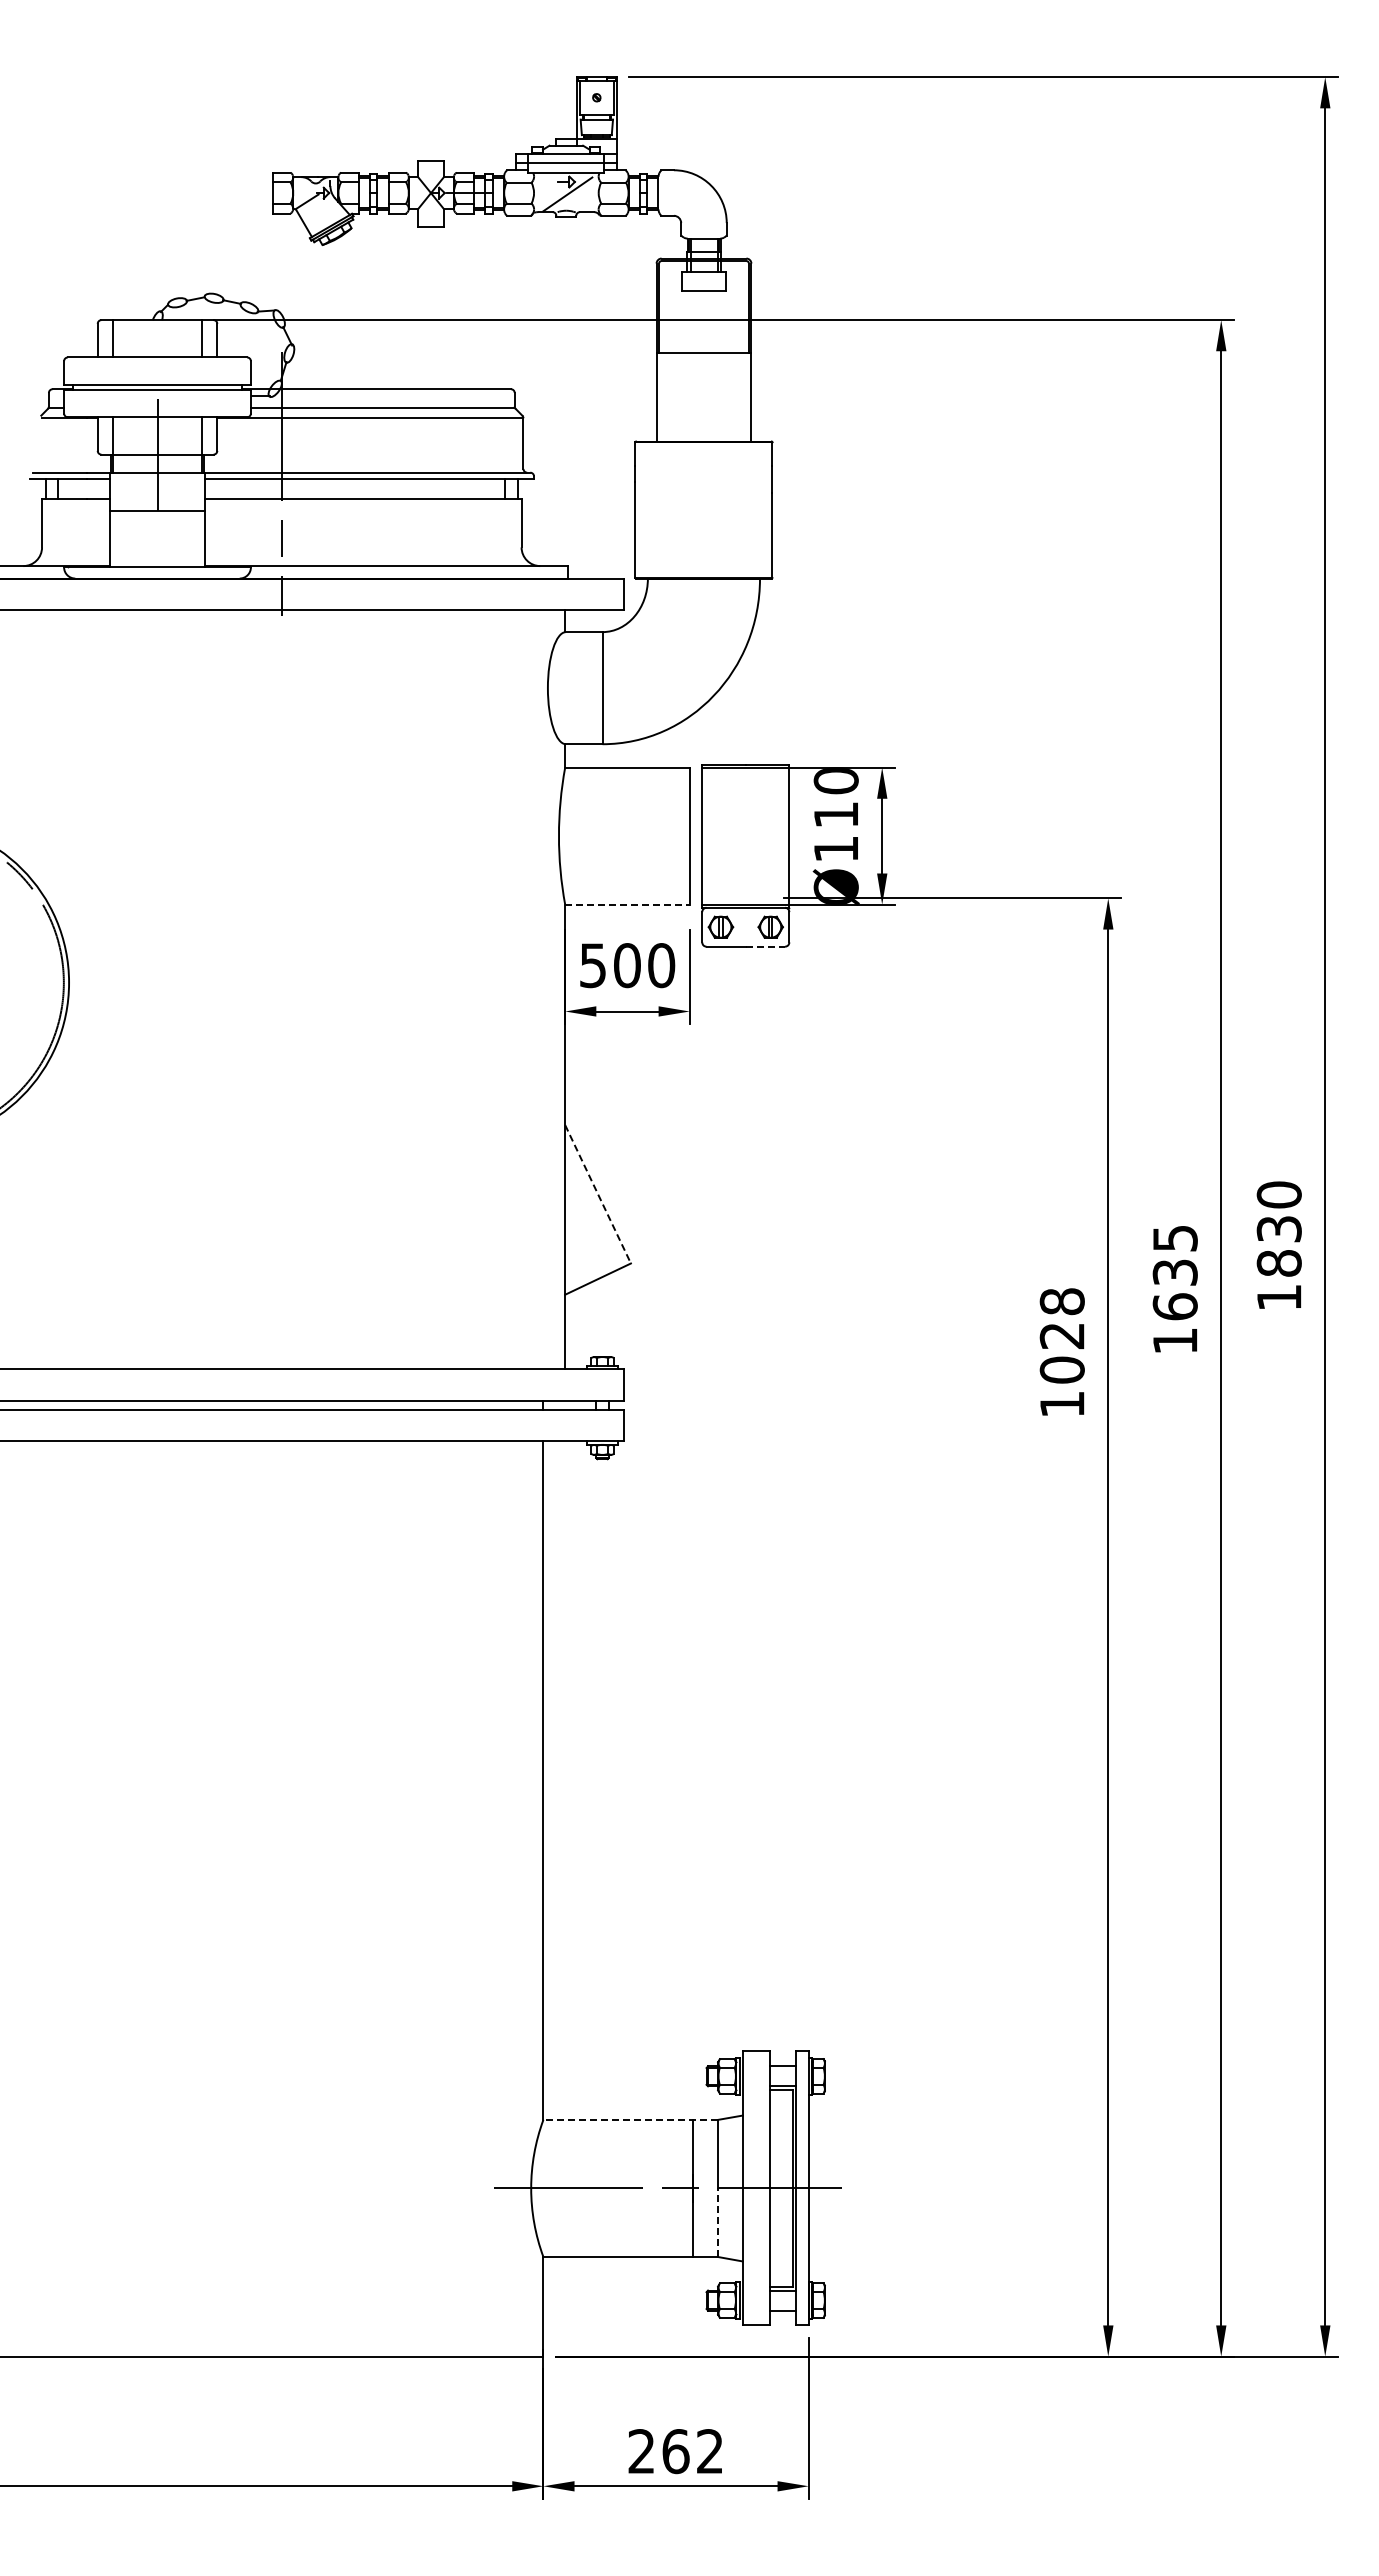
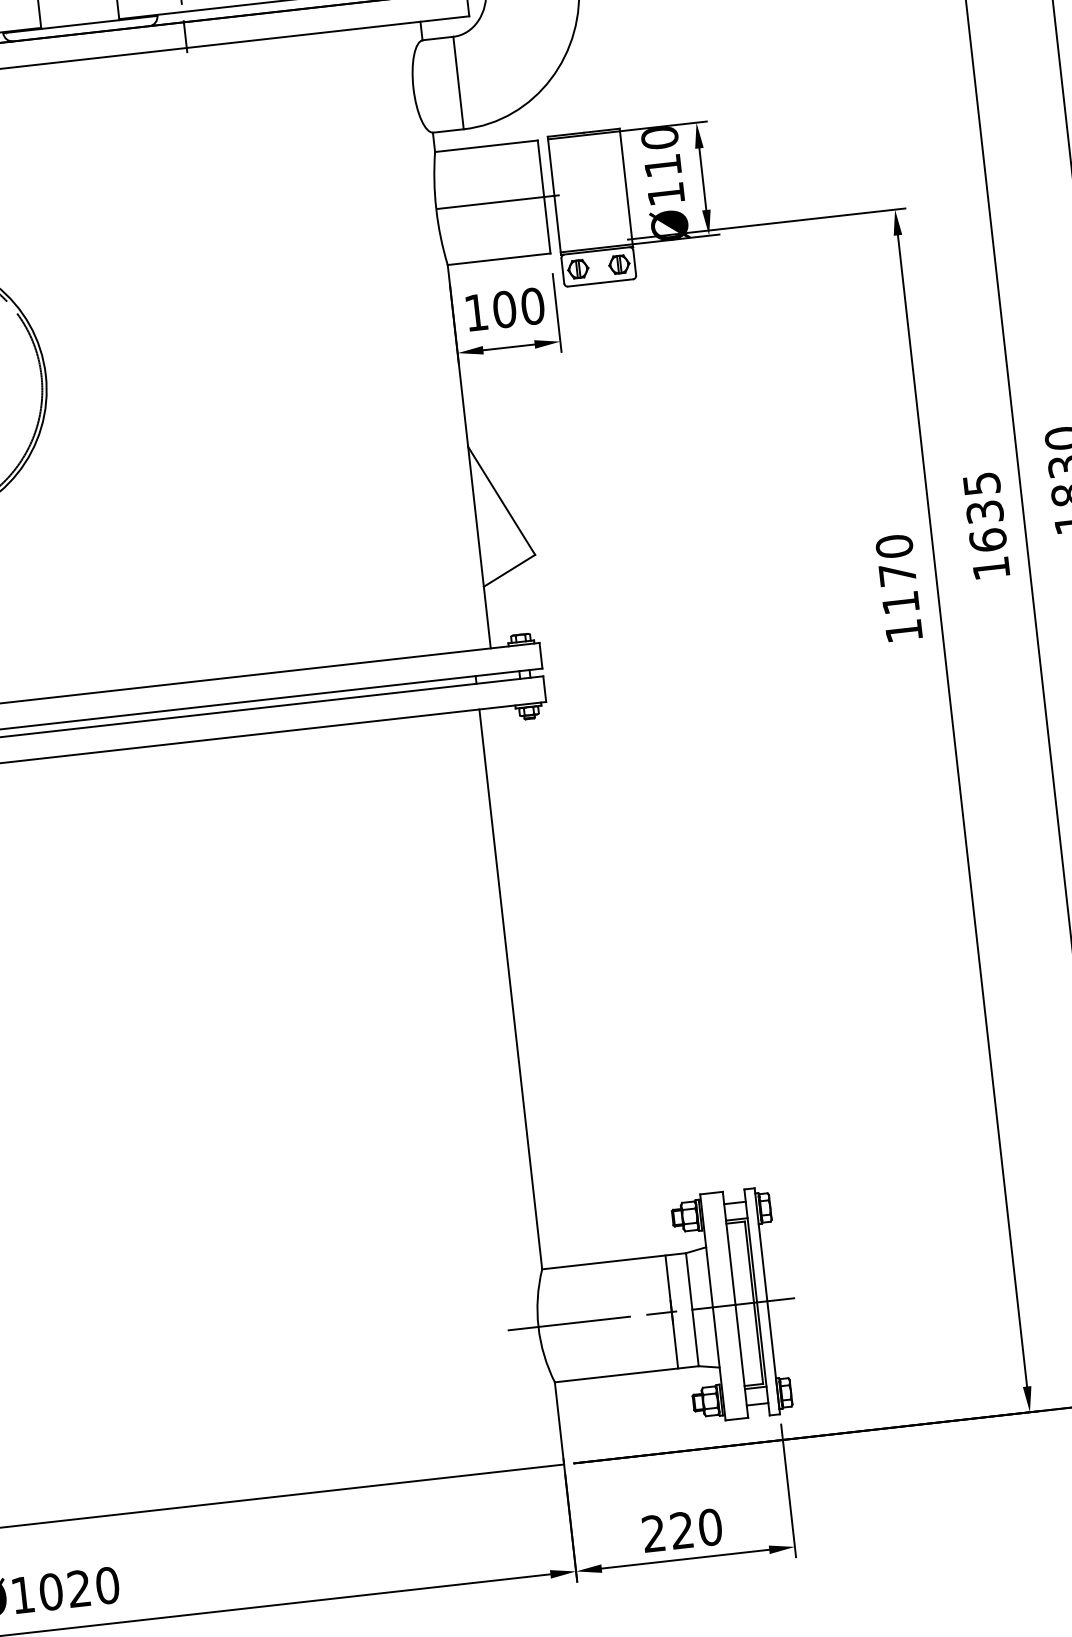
line: (629, 836) -> (494, 202), added
line: (627, 904) -> (499, 259), dashed -> solid
line: (765, 946) -> (616, 281), dashed -> solid
text: (592, 965) -> (475, 312), 500 -> 100
line: (598, 1194) -> (502, 501), dashed -> solid
text: (1061, 1335) -> (896, 574), 1028 -> 1170
line: (630, 2119) -> (614, 1260), dashed -> solid
line: (717, 2222) -> (695, 1337), dashed -> solid
text: (692, 2451) -> (695, 1528), 262 -> 220

